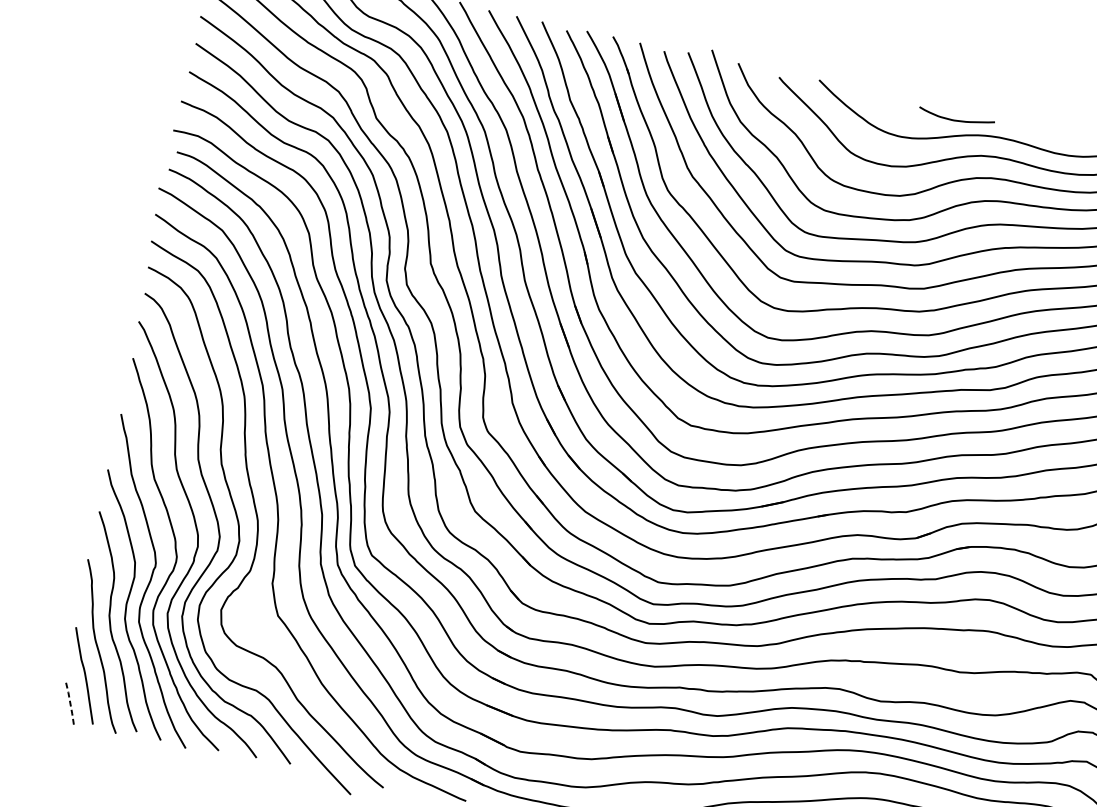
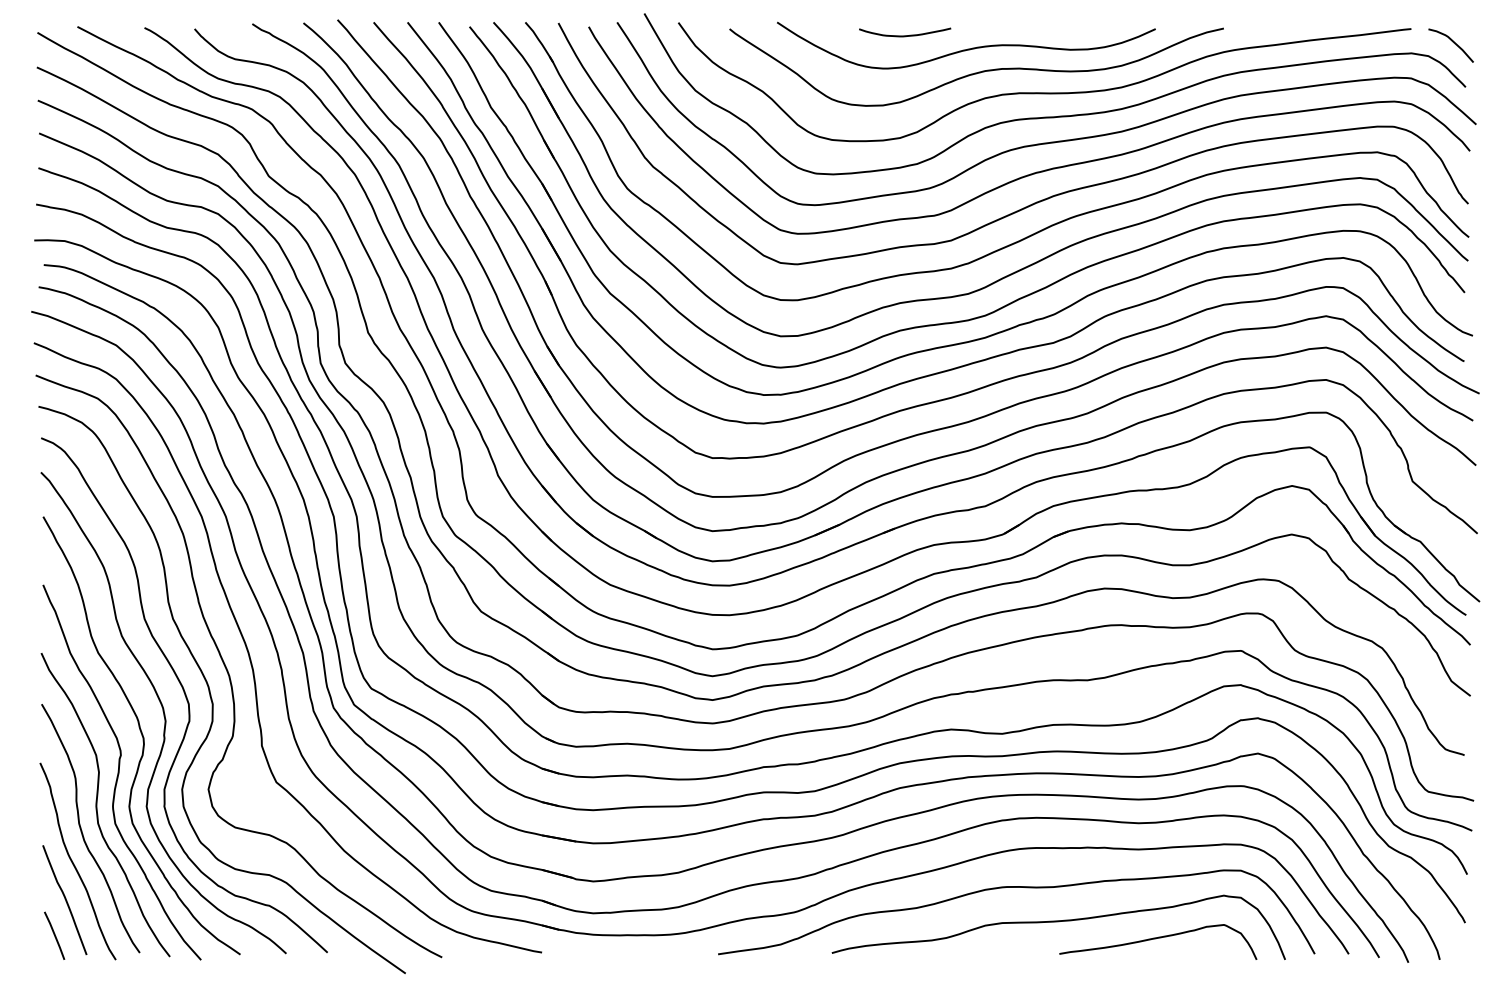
curve: (956, 120) -> (905, 35), moved
line: (69, 703) -> (54, 935), dashed -> solid

